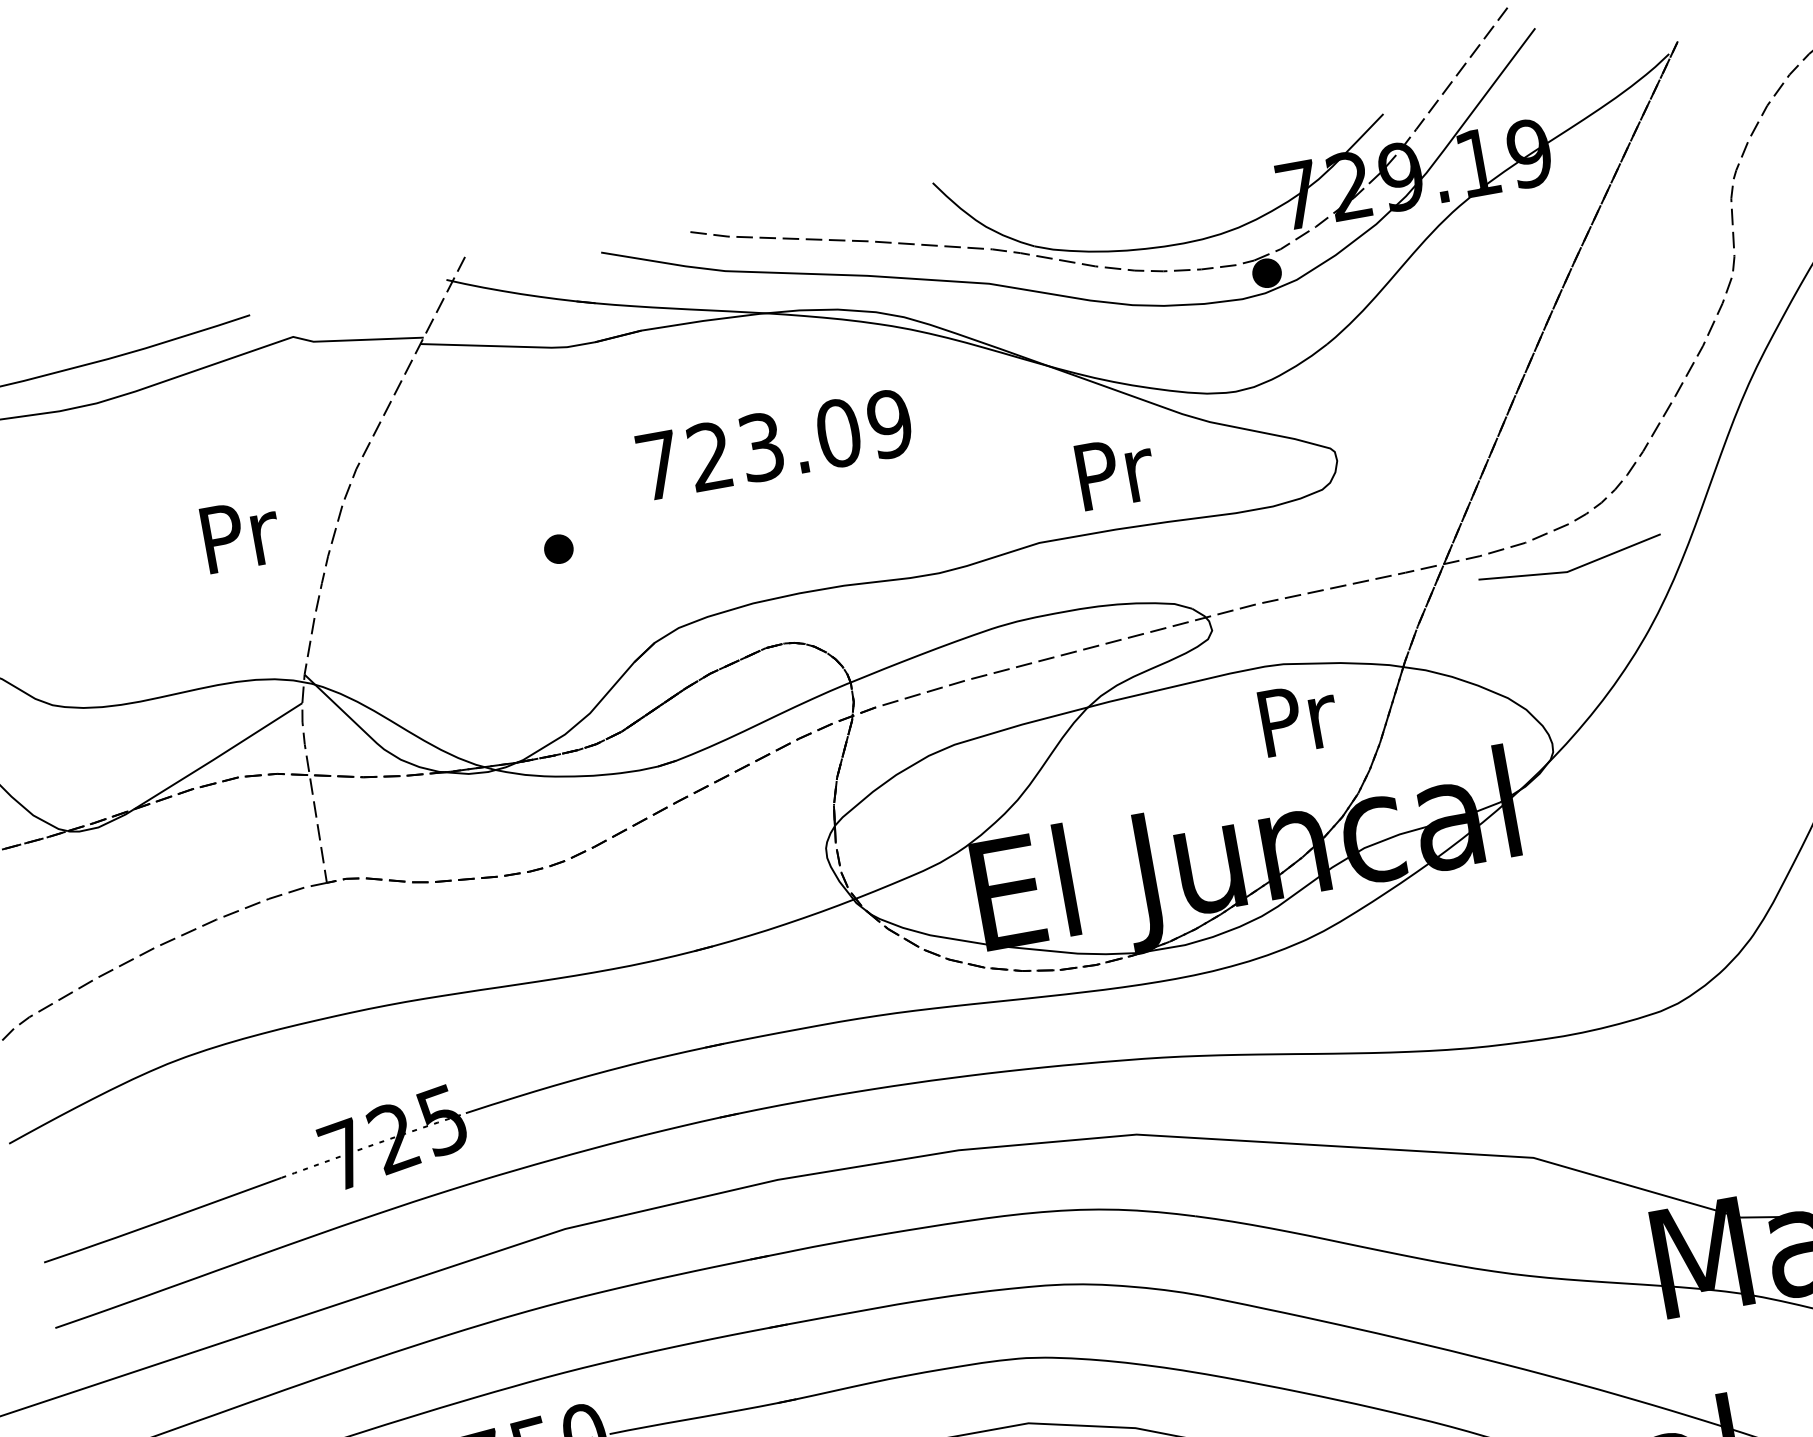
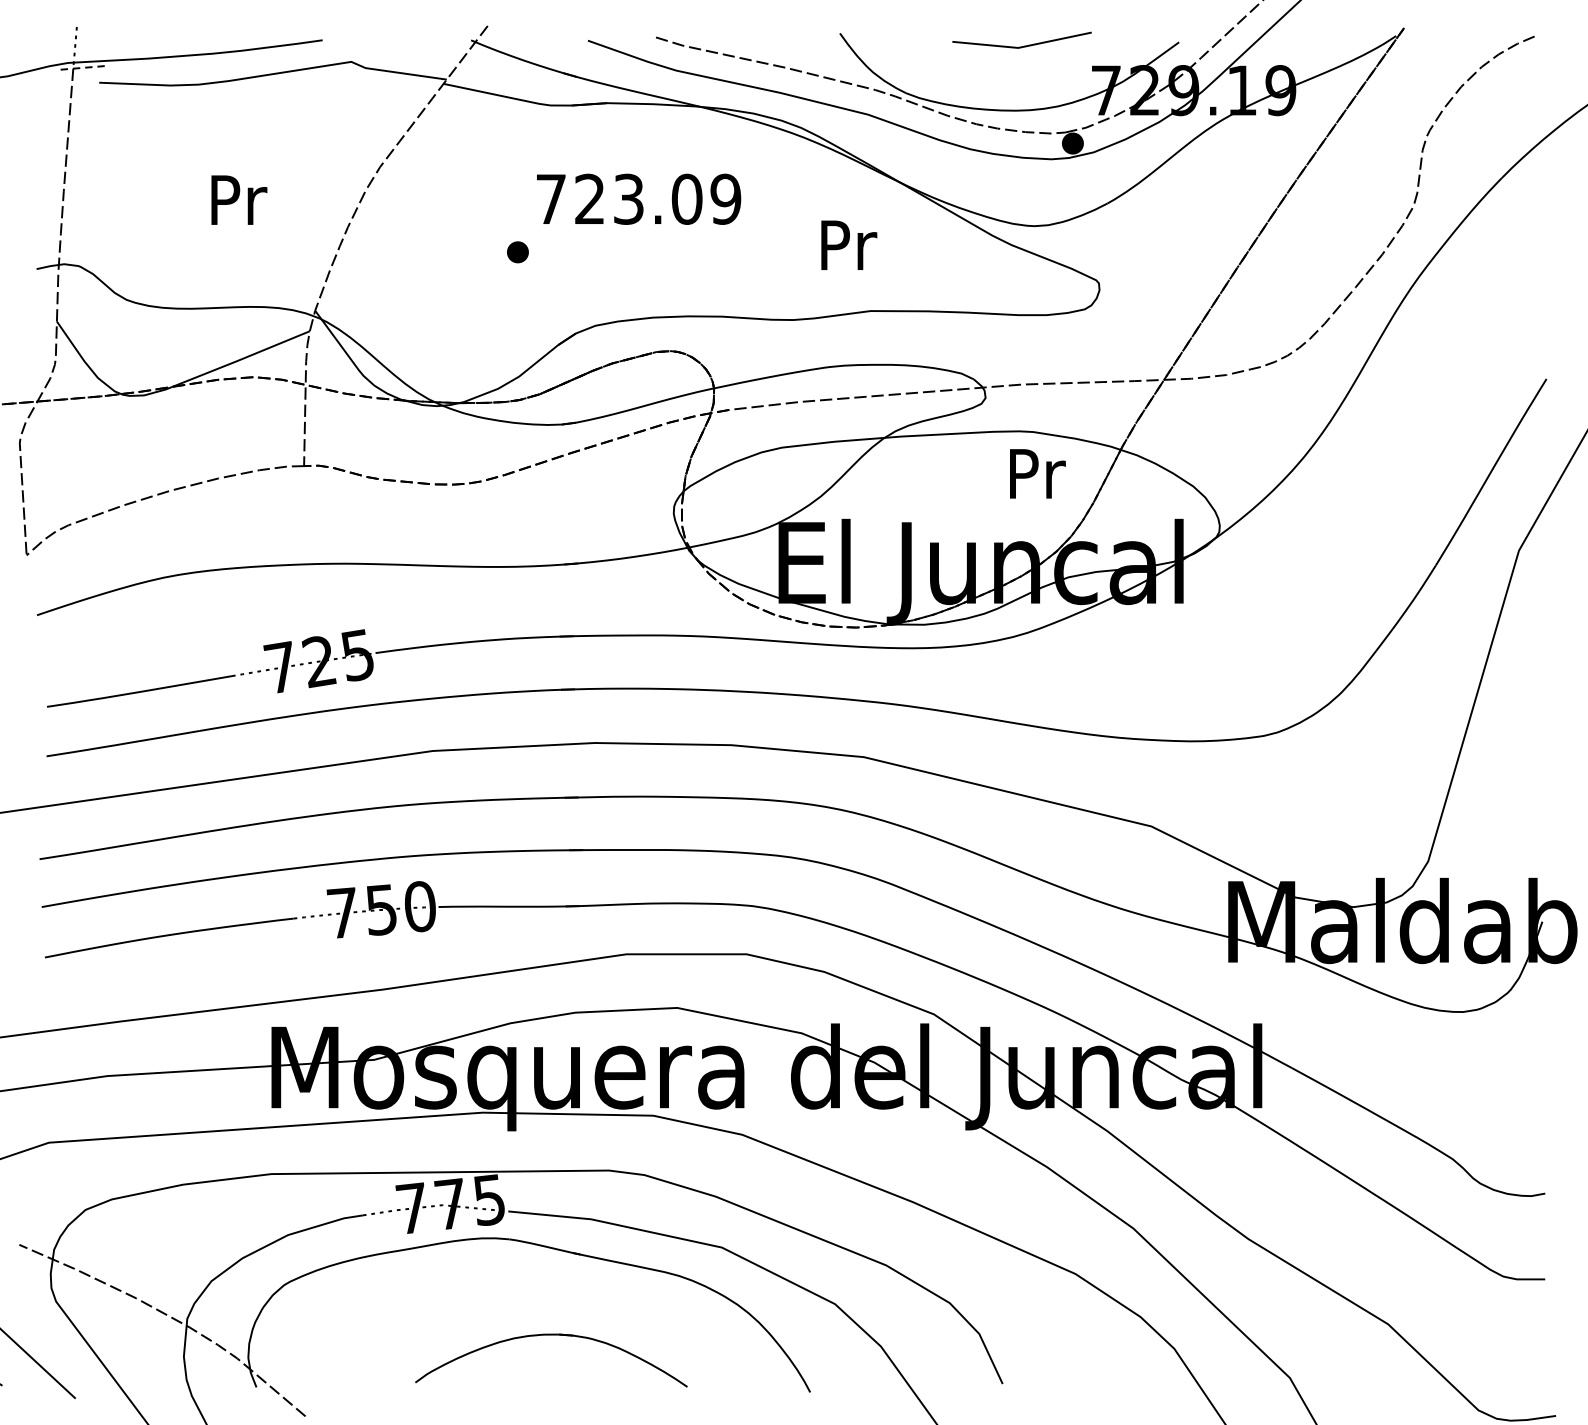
text: (775, 443) -> (639, 198), moved
text: (1116, 470) -> (849, 244), moved
text: (241, 534) -> (239, 199), moved
line: (1574, 567) -> (1024, 45), moved

